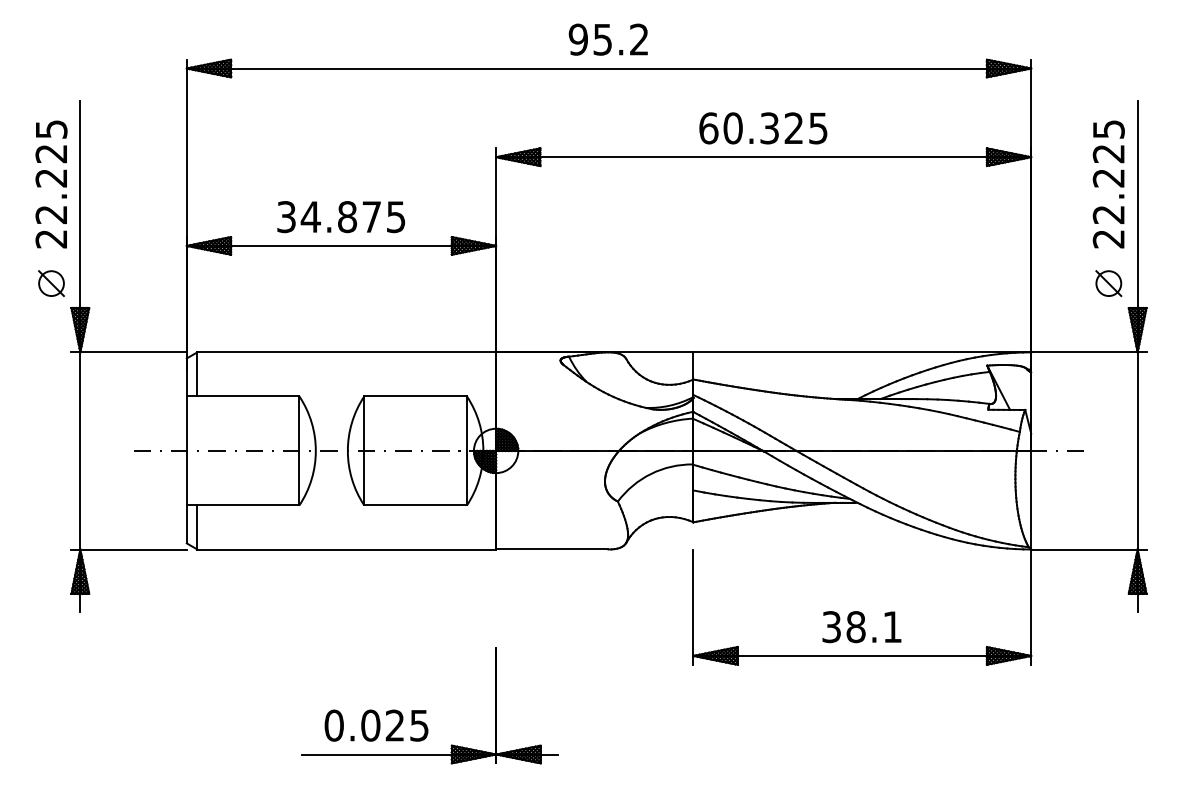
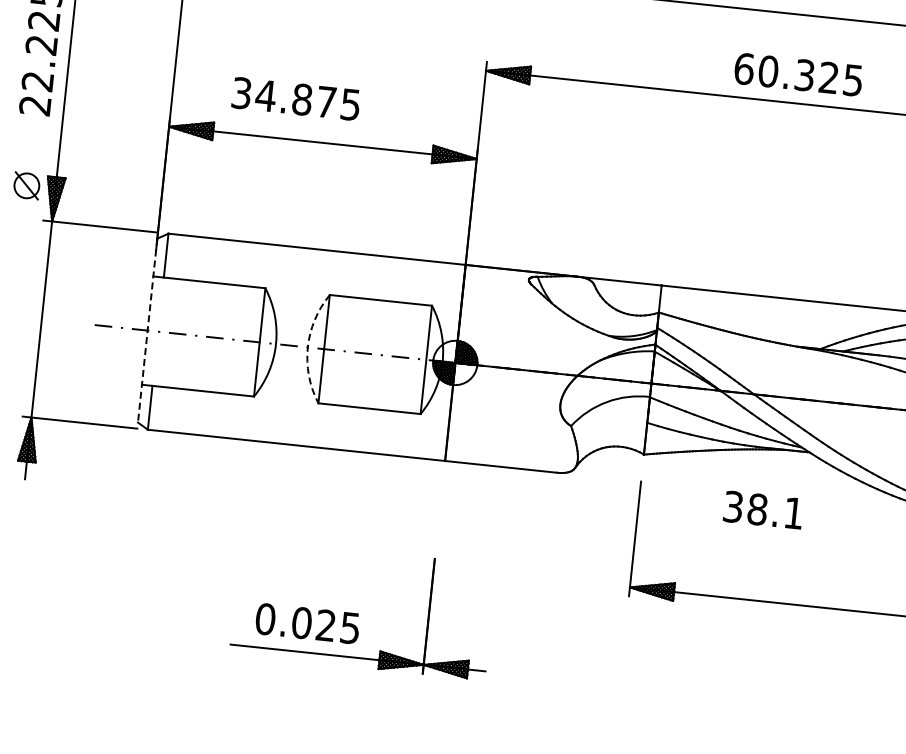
text: (763, 128) -> (798, 74), moved
text: (341, 217) -> (296, 99), moved
part: (51, 283) -> (26, 185), moved
arc: (347, 450) -> (307, 346), solid -> dashed
line: (186, 451) -> (147, 331), solid -> dashed
text: (861, 627) -> (762, 510), moved

